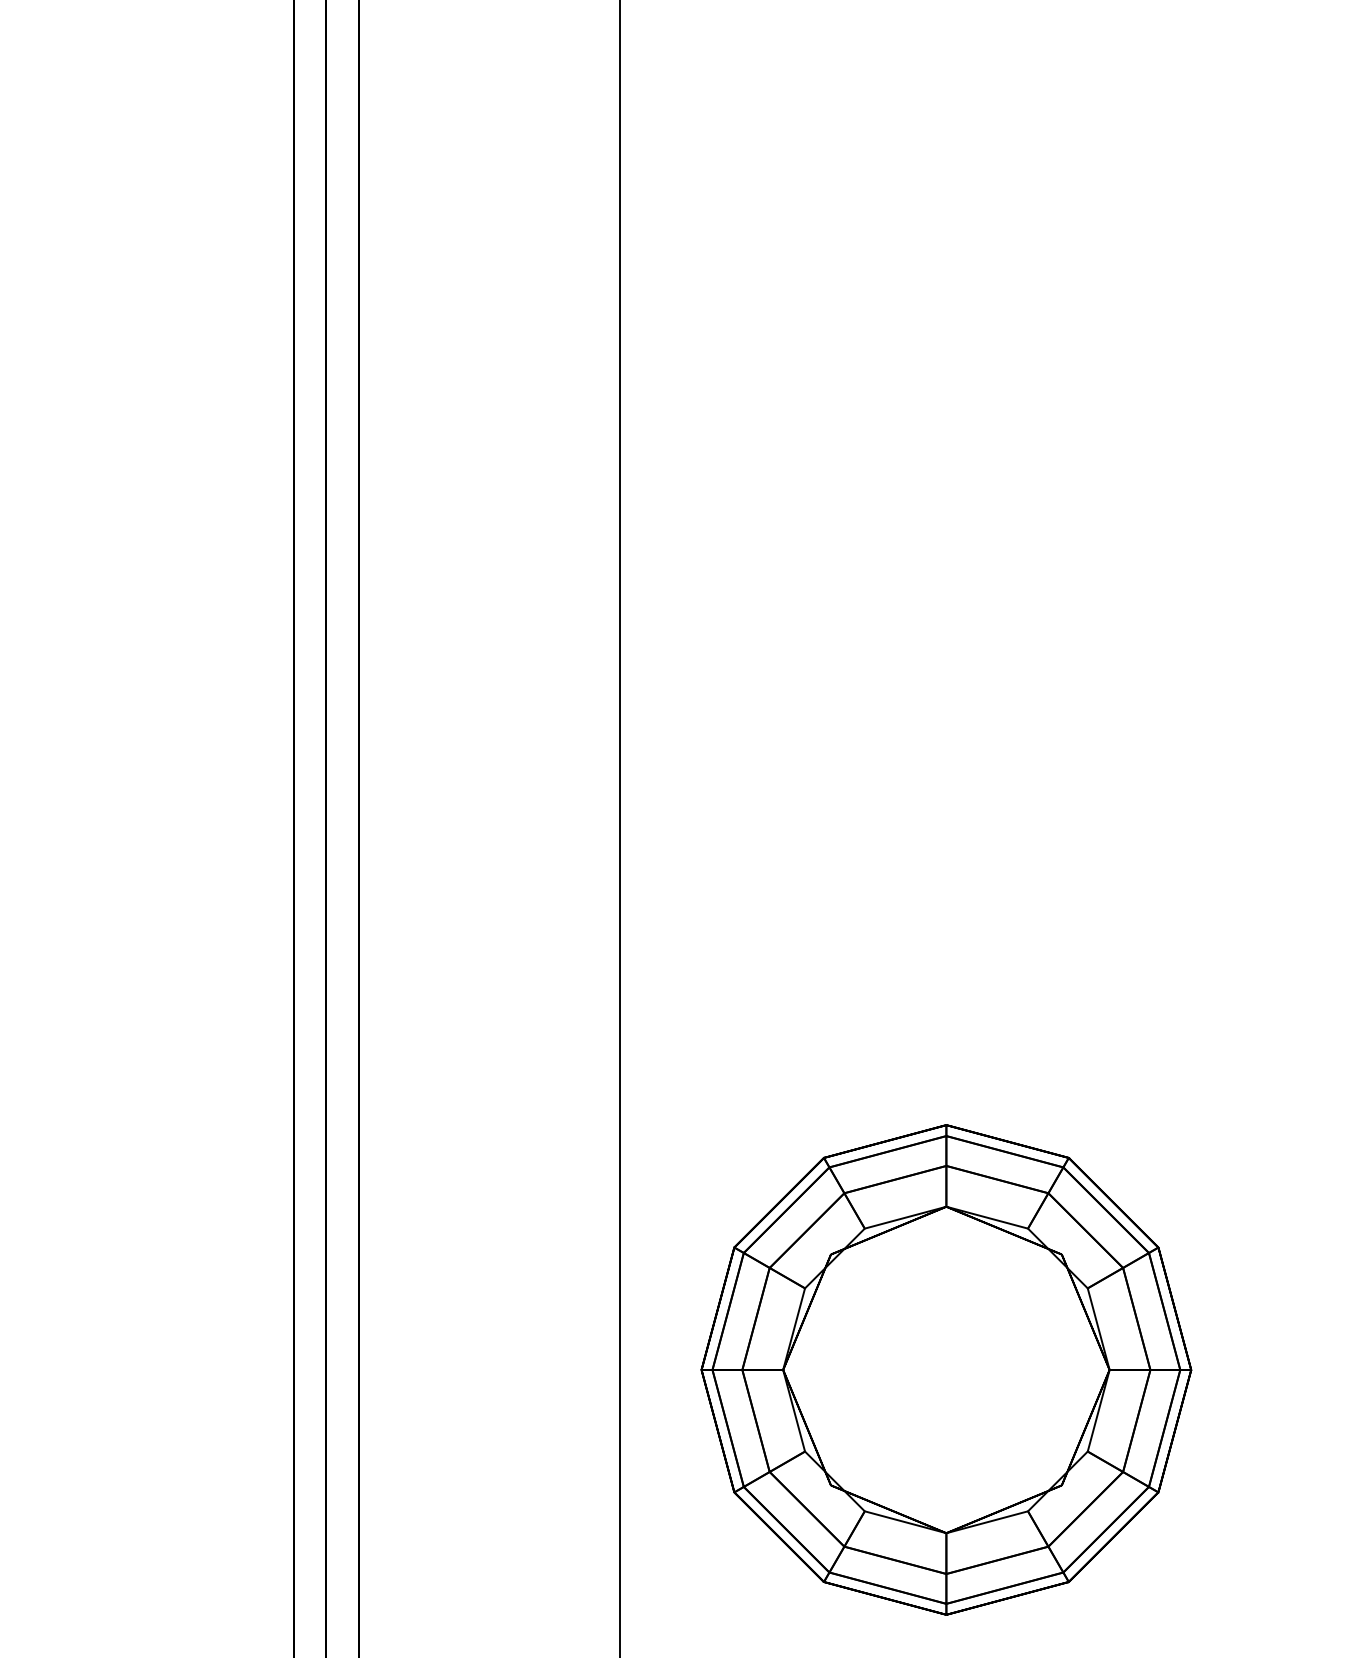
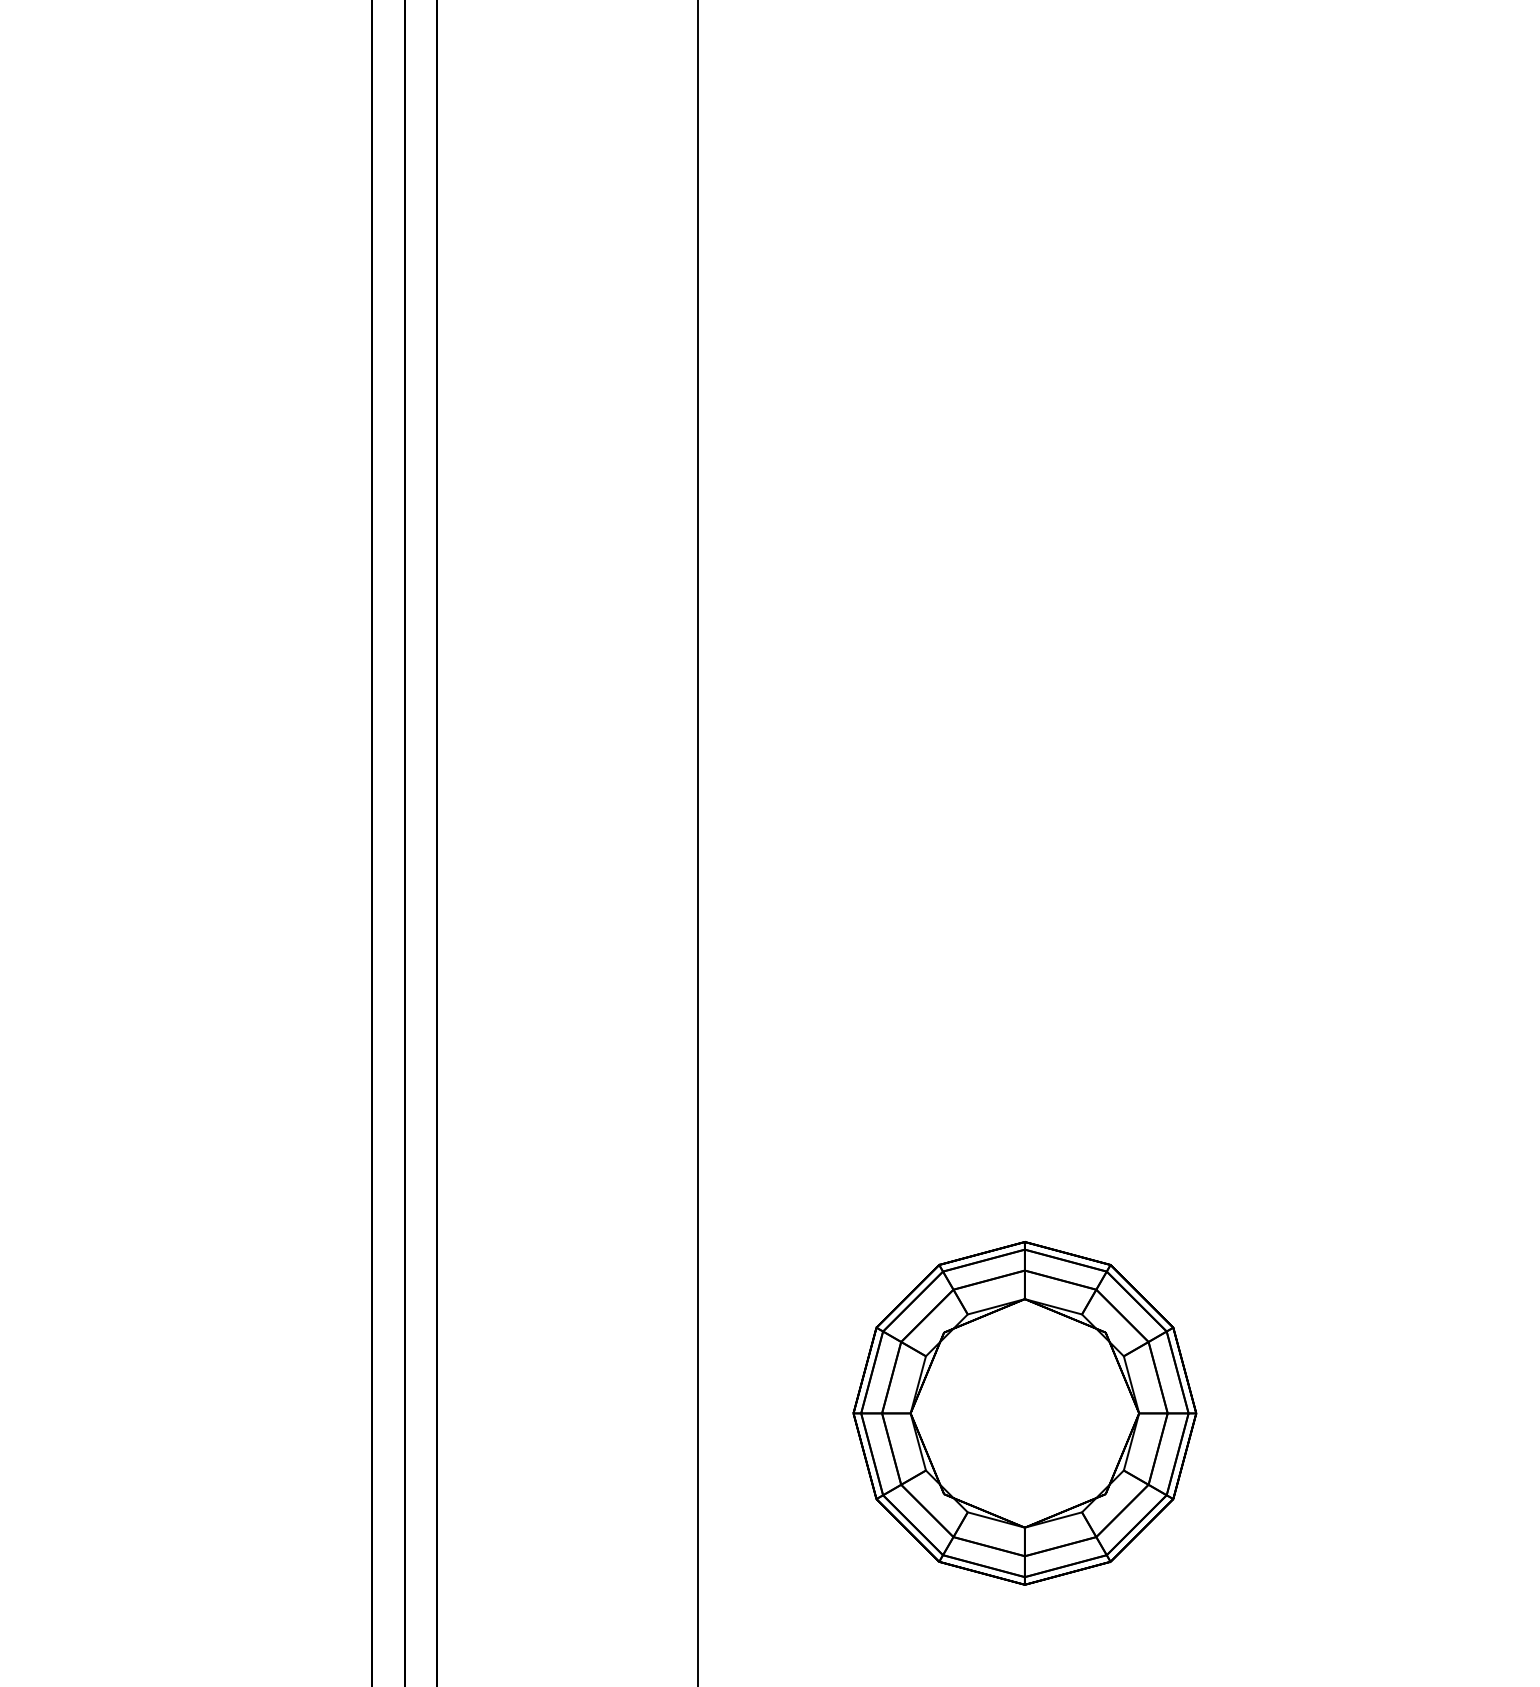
part: (946, 1370) -> (1024, 1413), size x0.7

